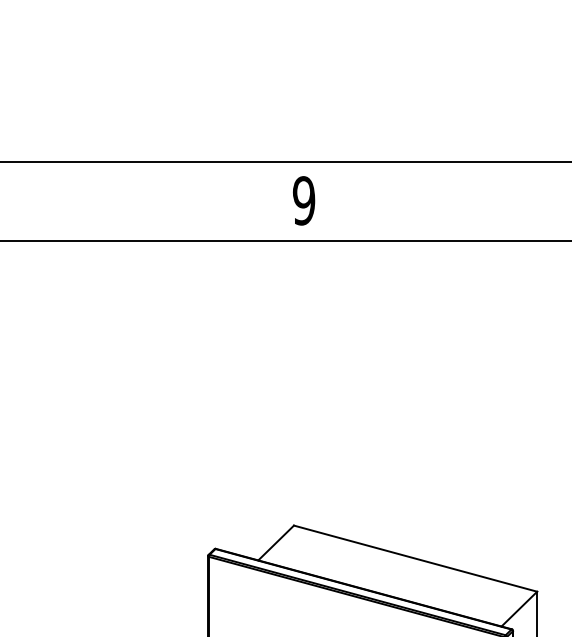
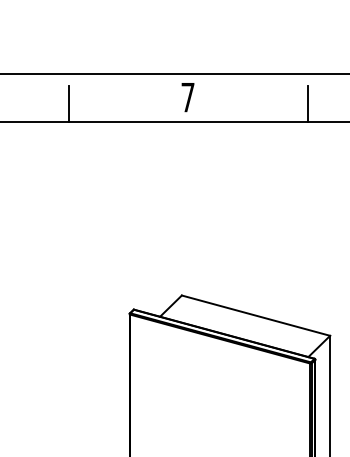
text: (303, 200) -> (187, 97), 9 -> 7
line: (108, 210) -> (68, 103), added
line: (501, 210) -> (308, 103), added

